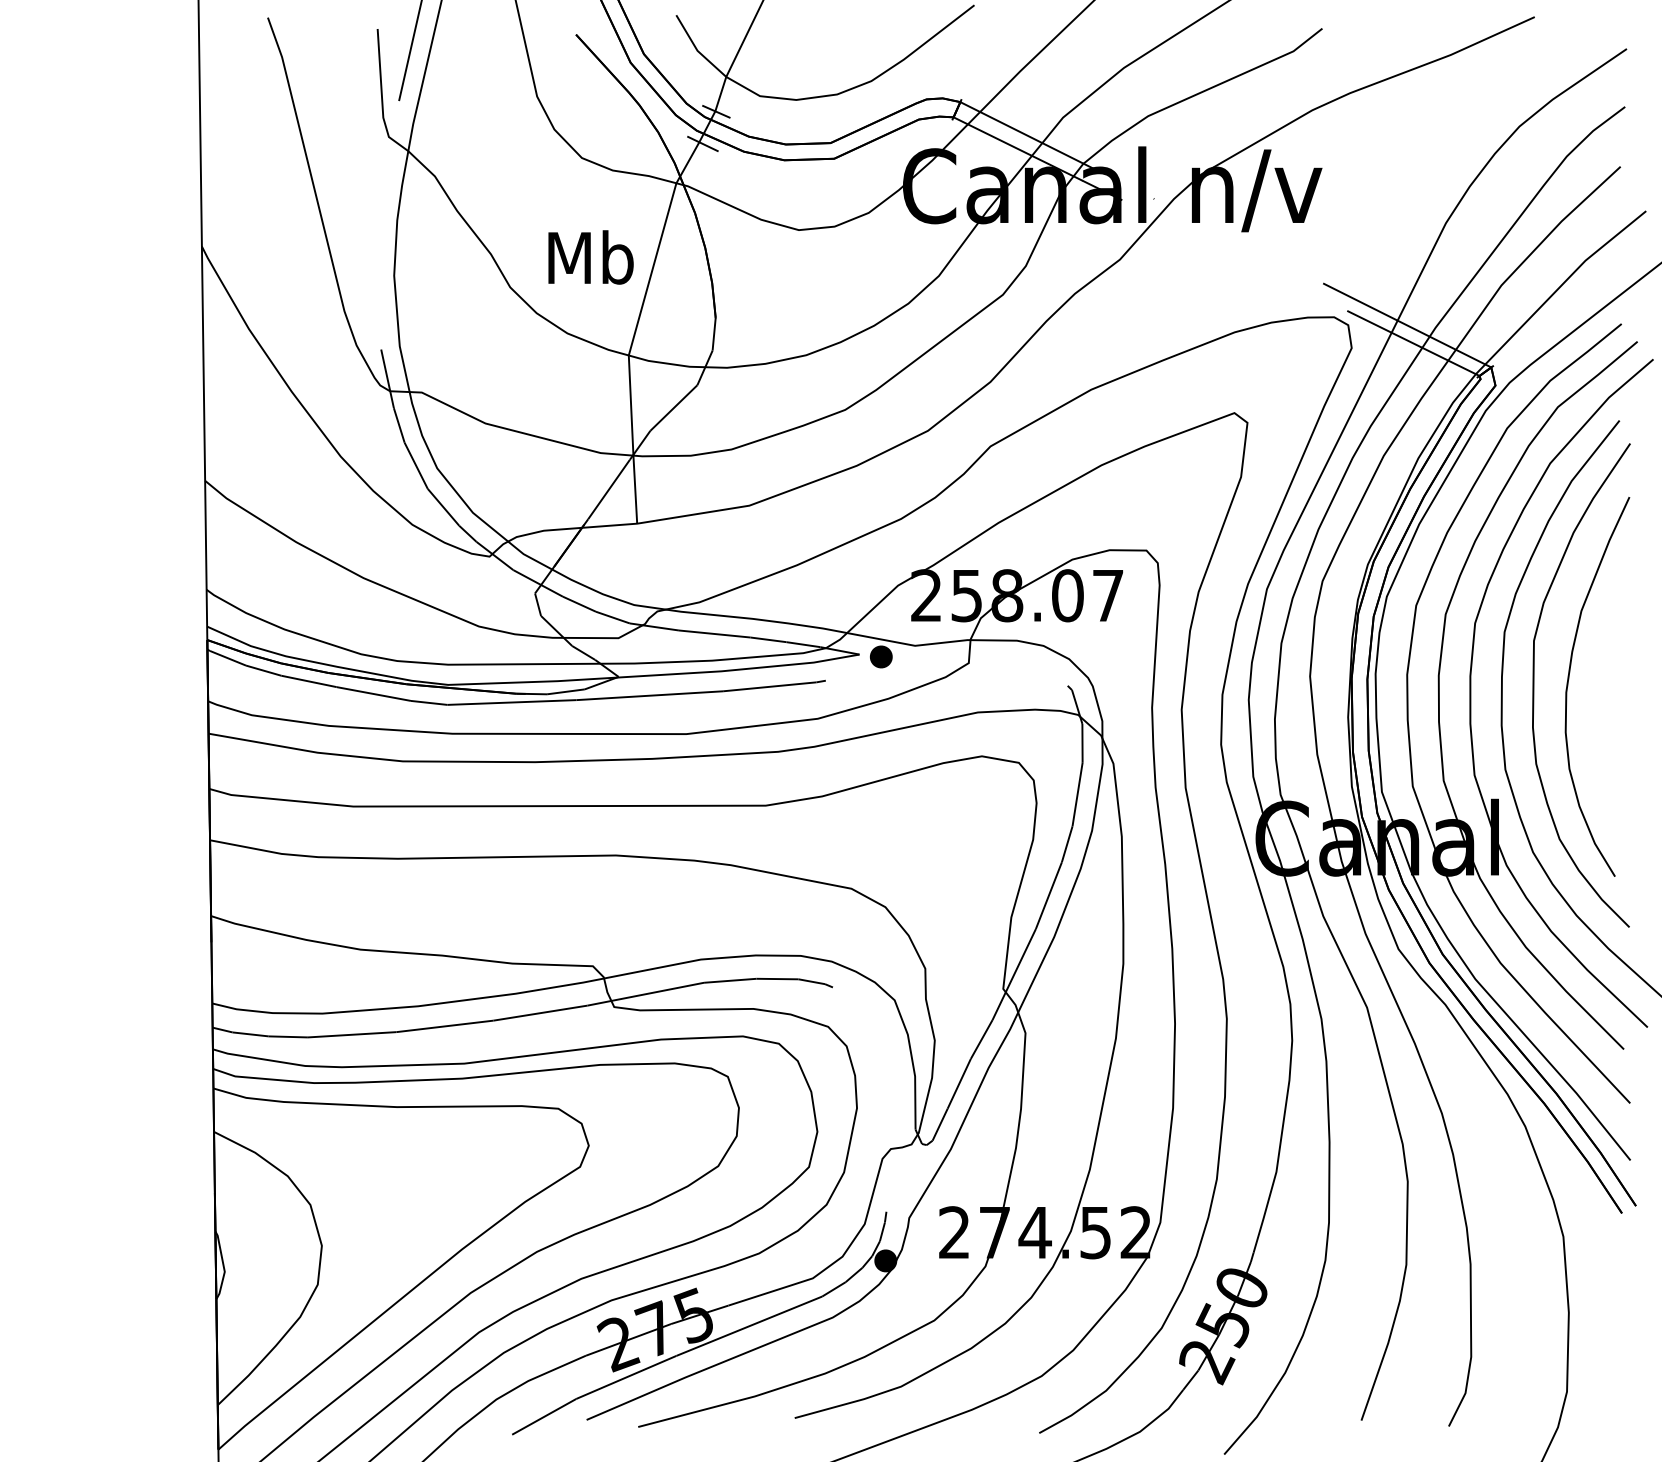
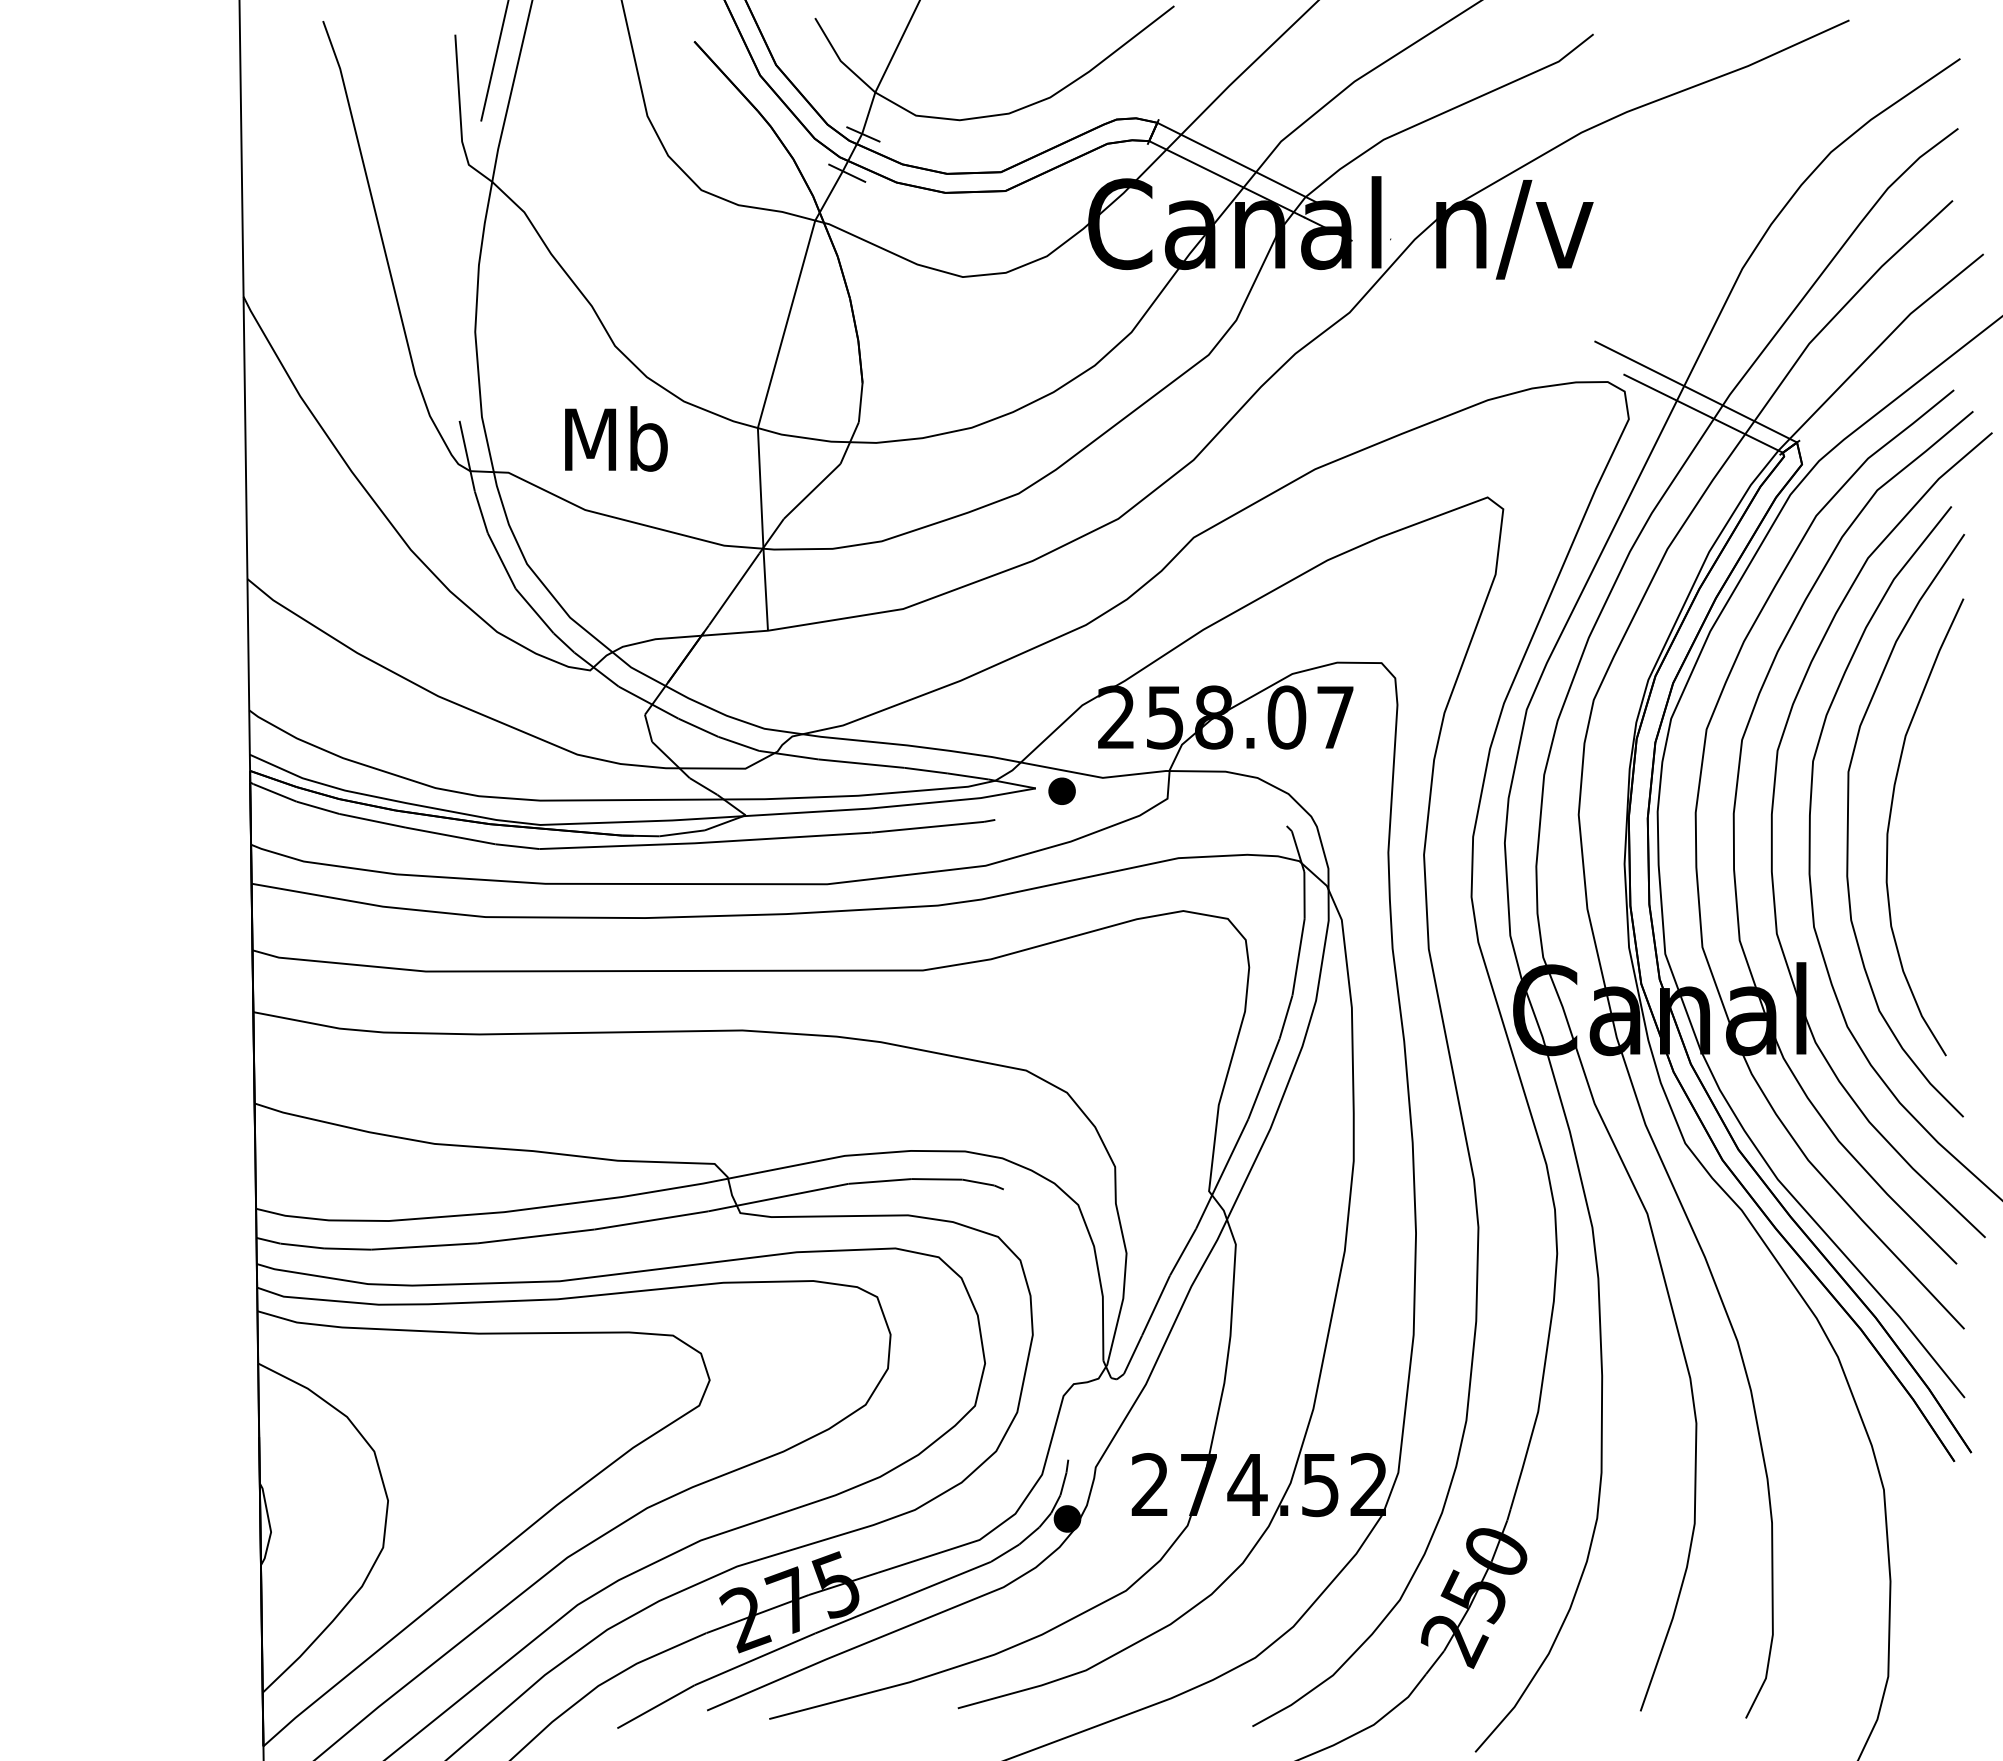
text: (591, 257) -> (616, 438), moved

